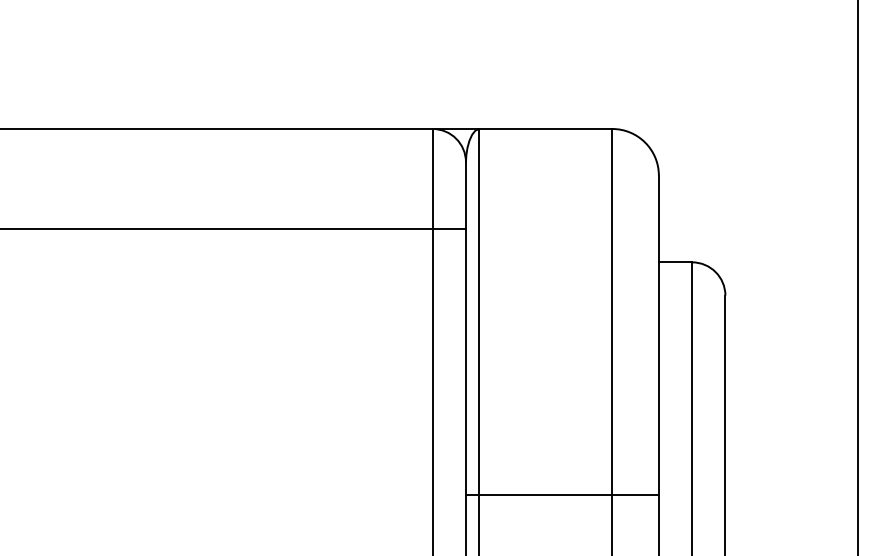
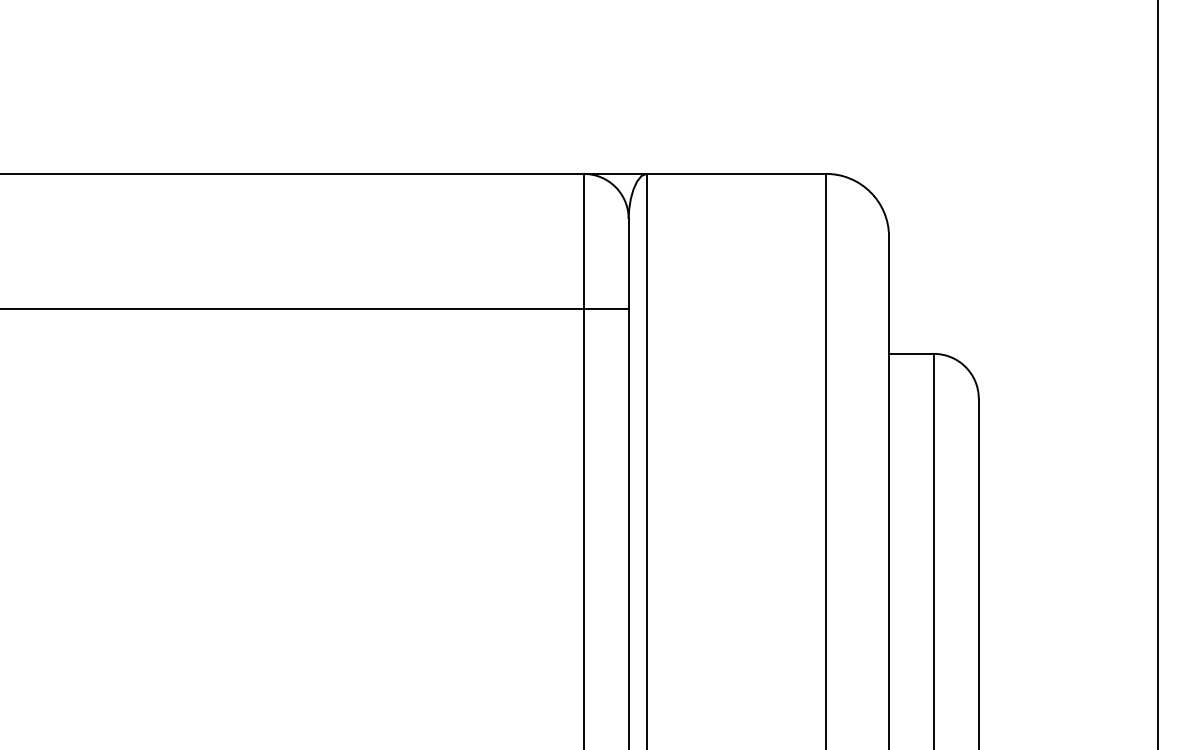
line: (561, 494) -> (757, 667), removed

